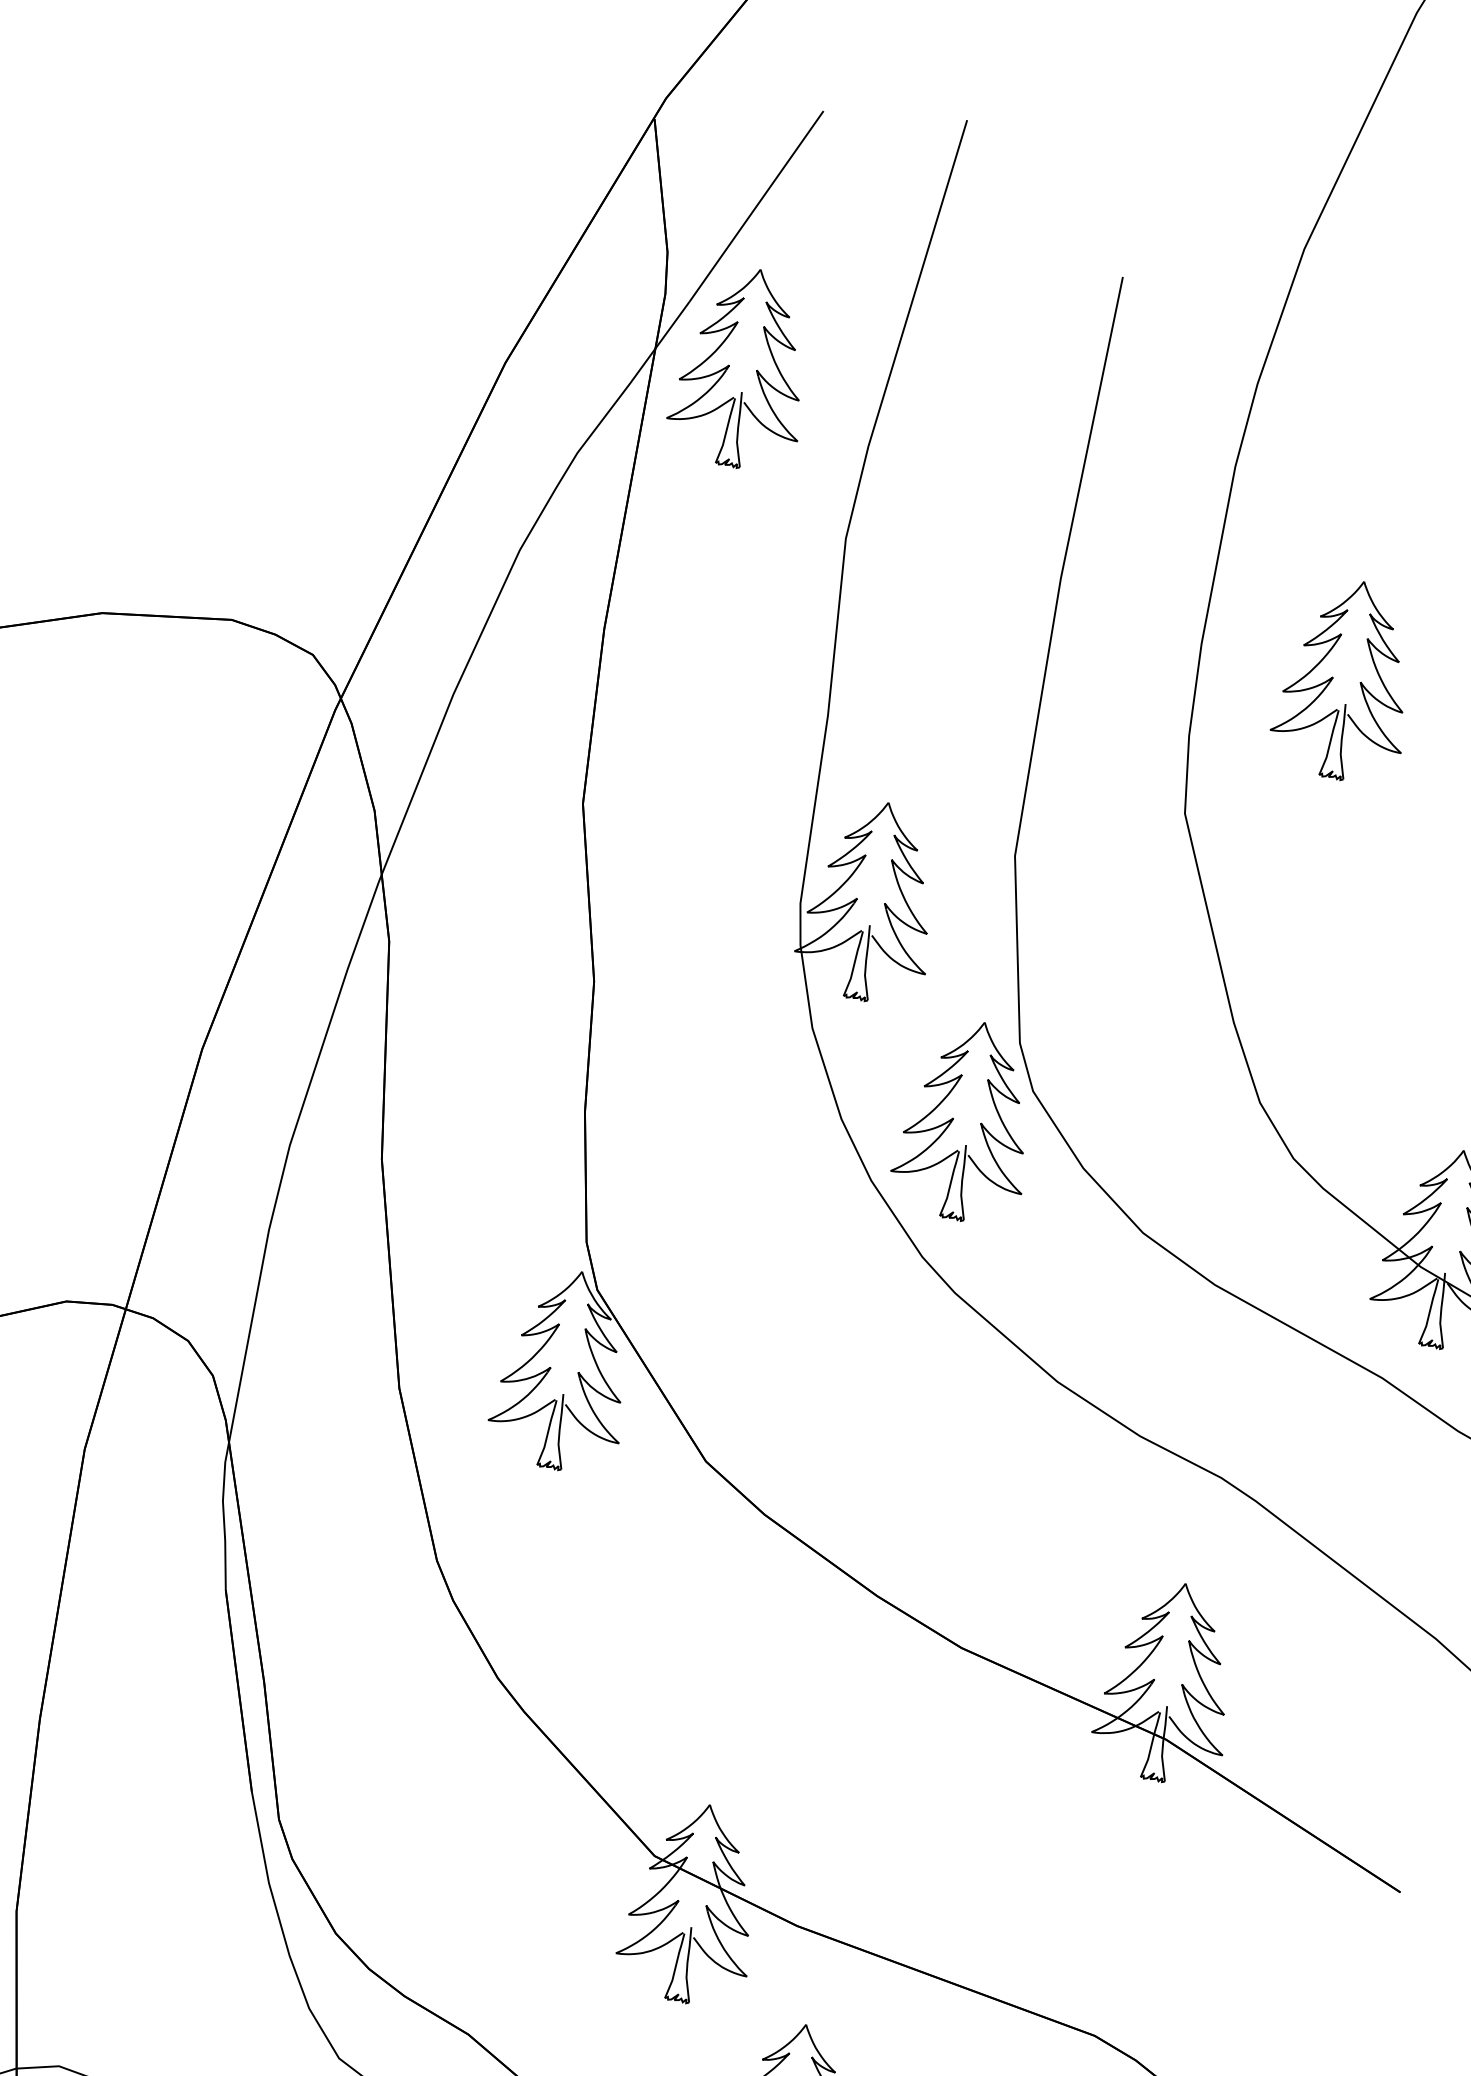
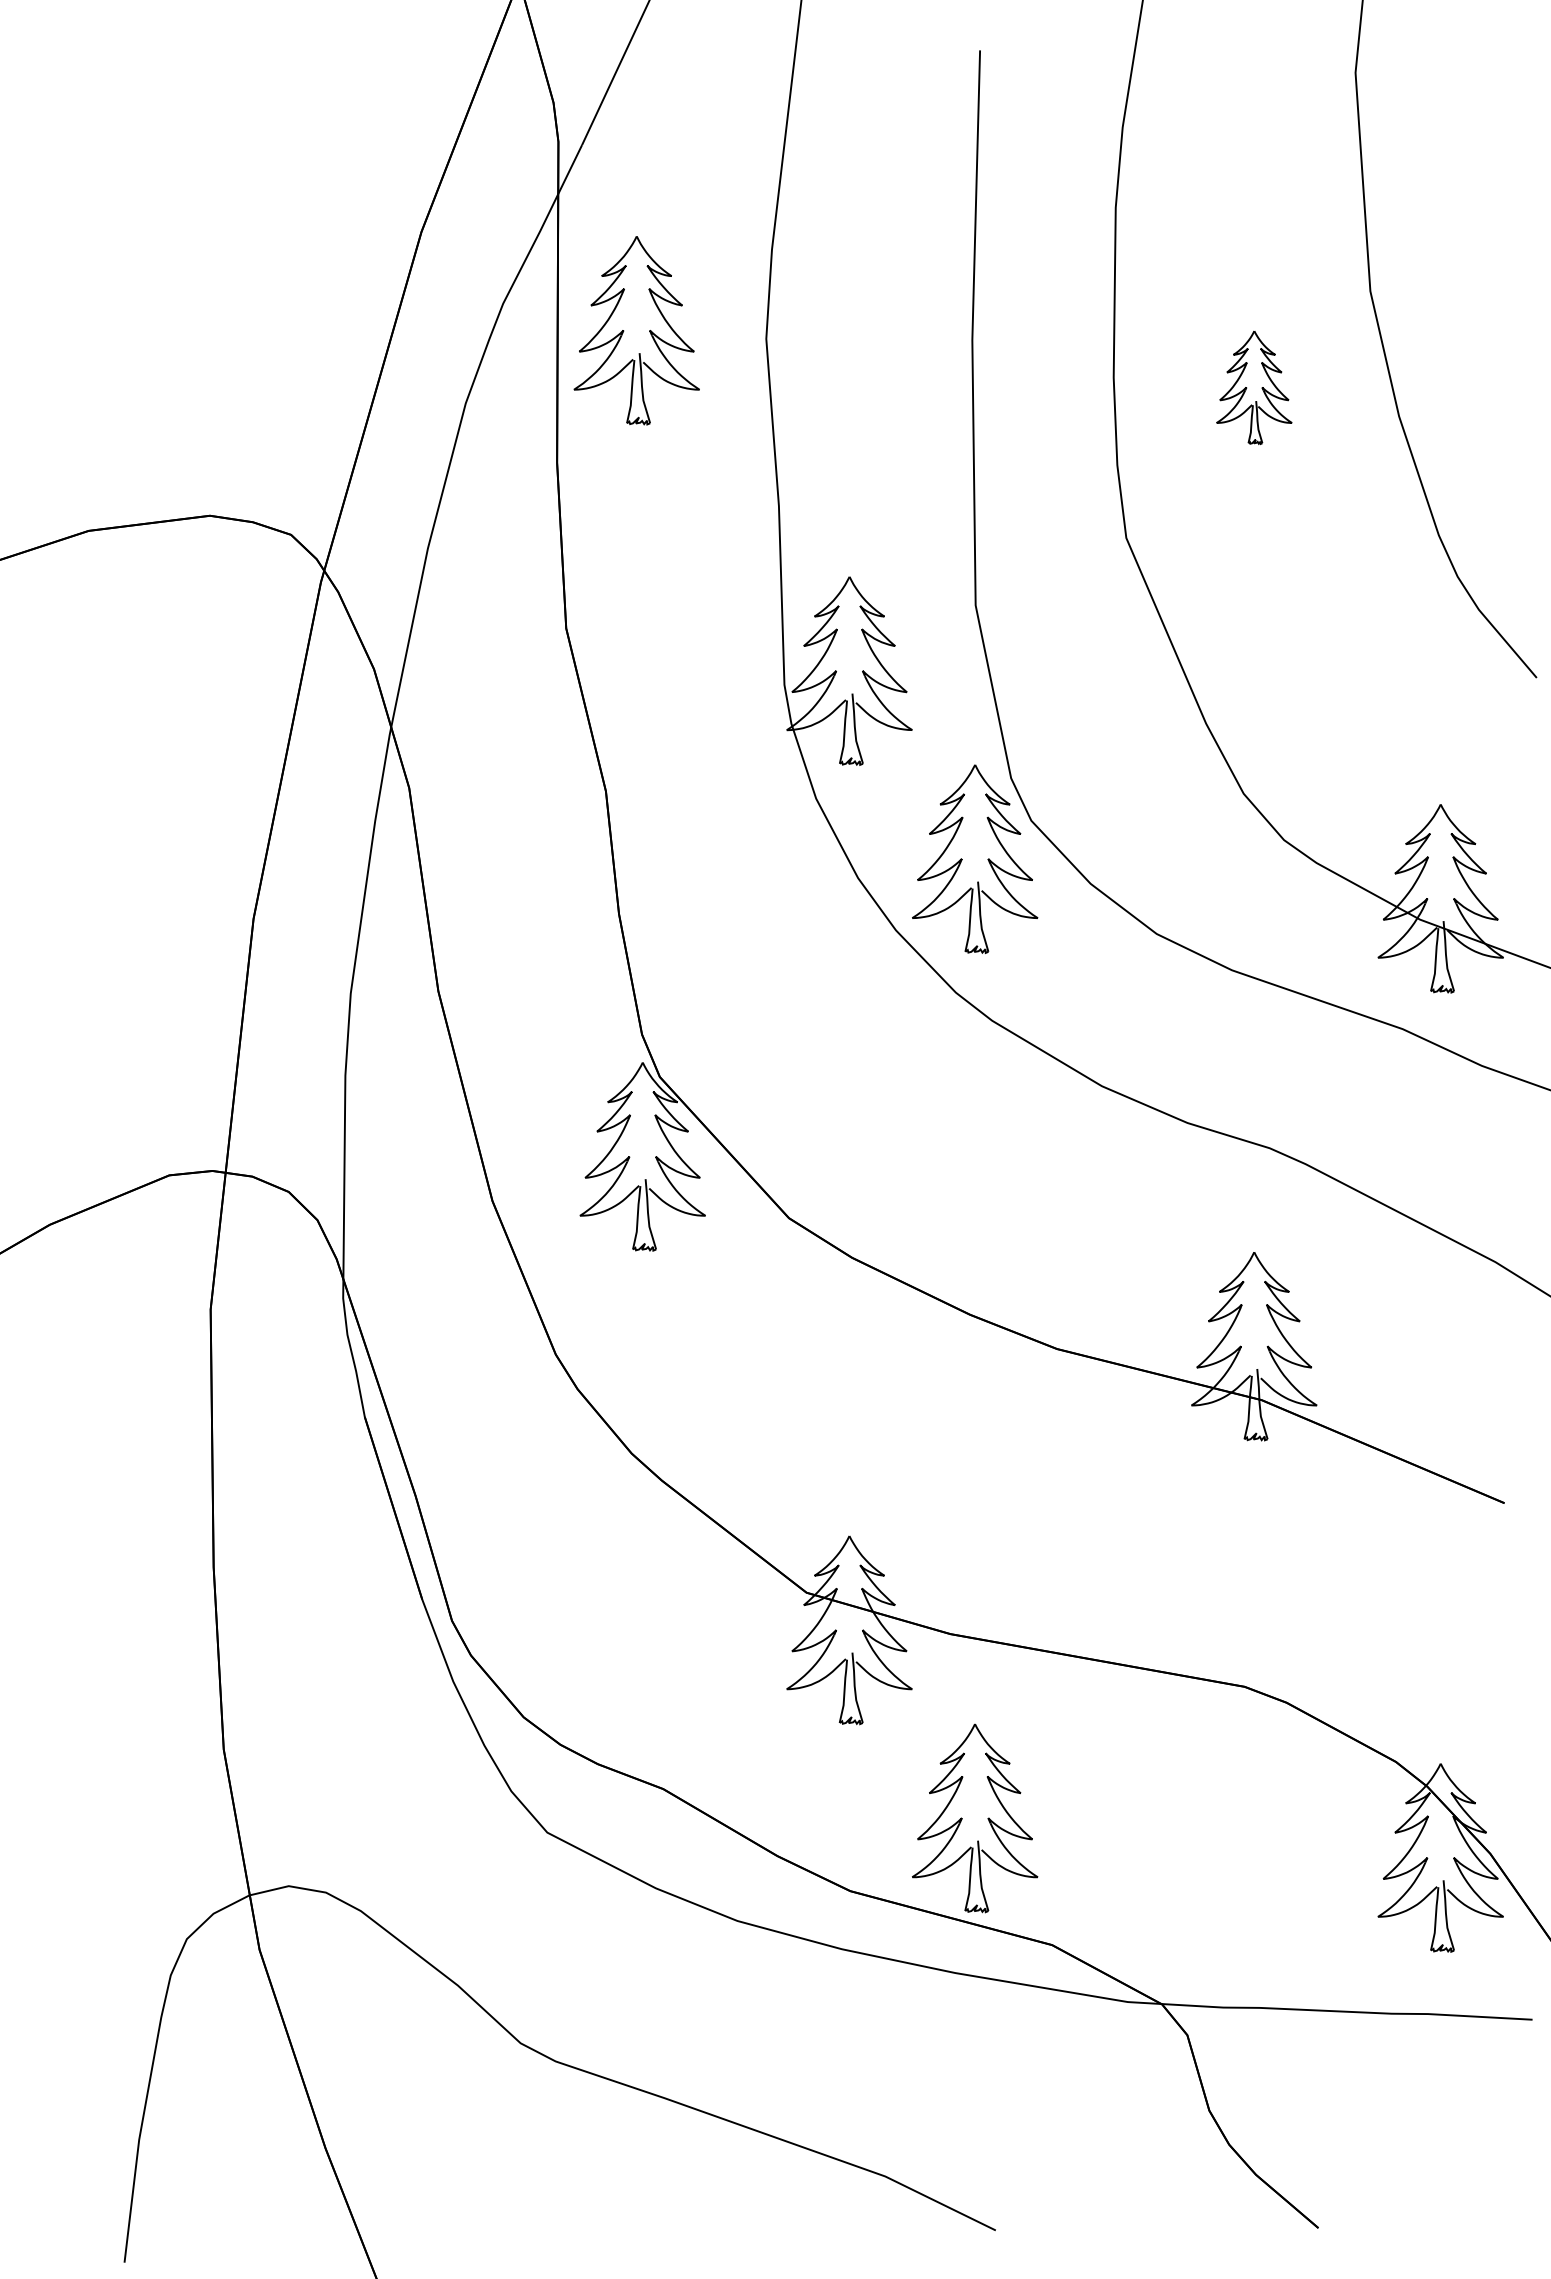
part: (730, 365) -> (624, 330), moved
part: (1346, 680) -> (1254, 387), size x0.6

